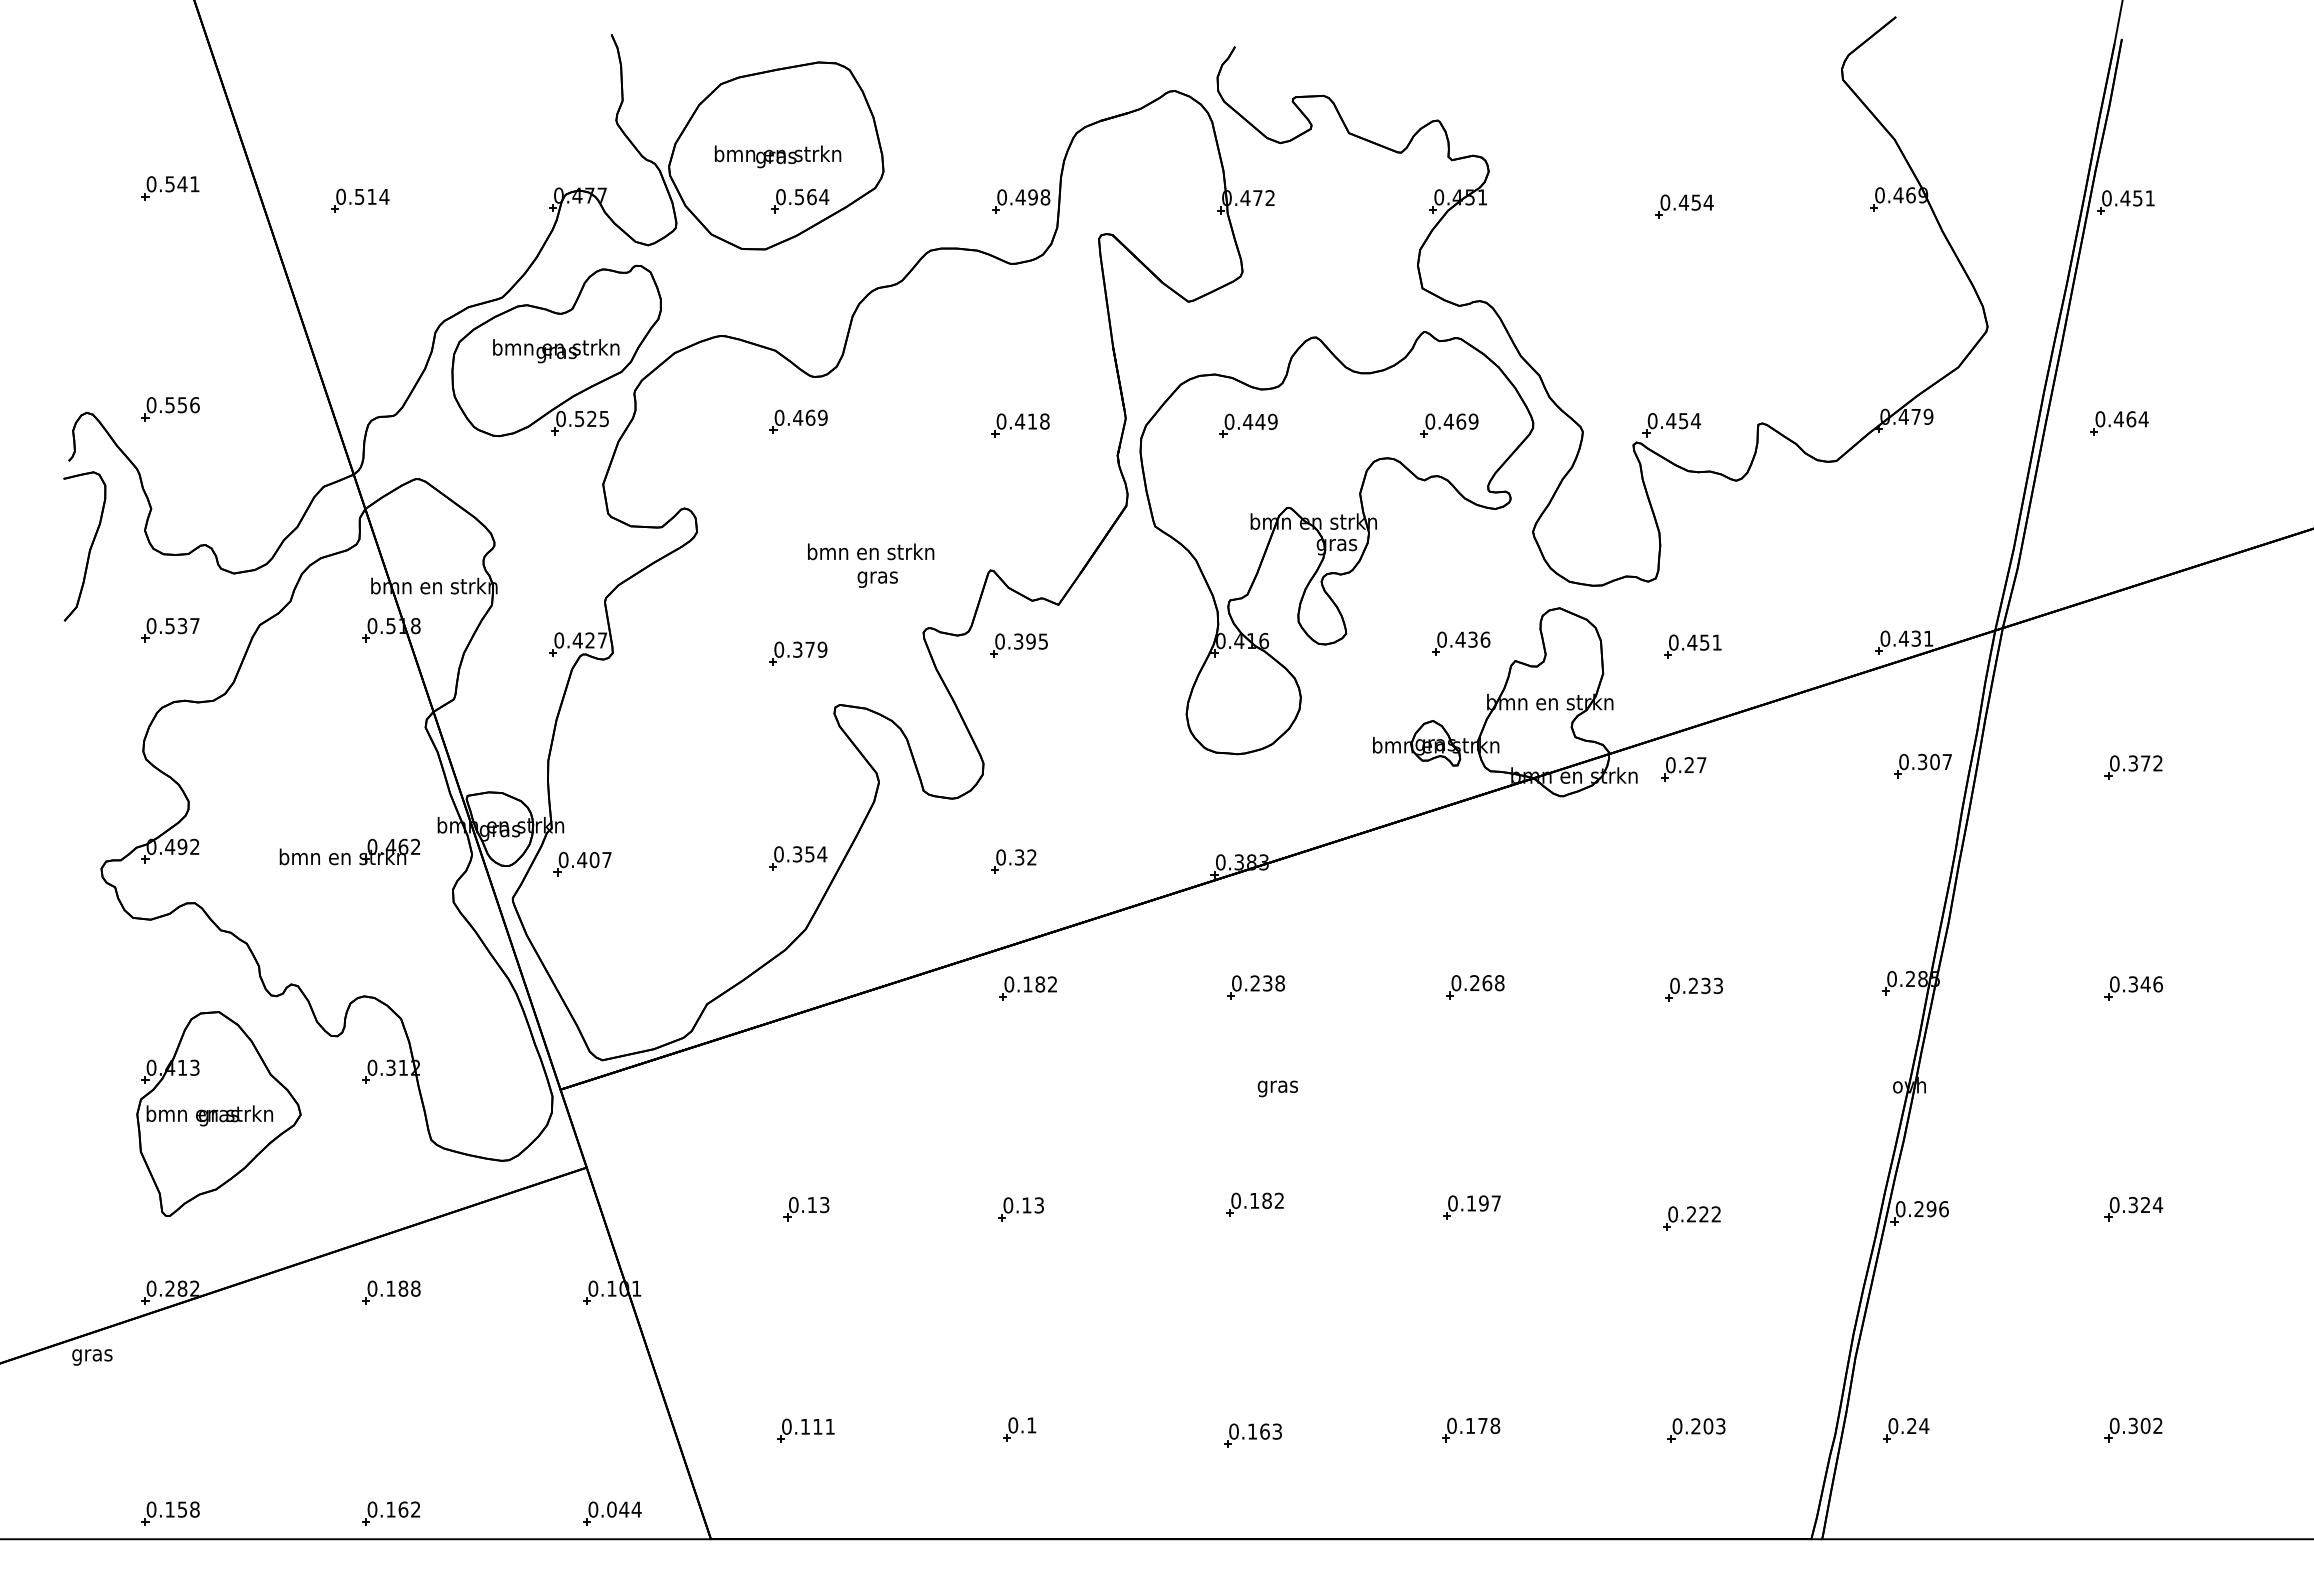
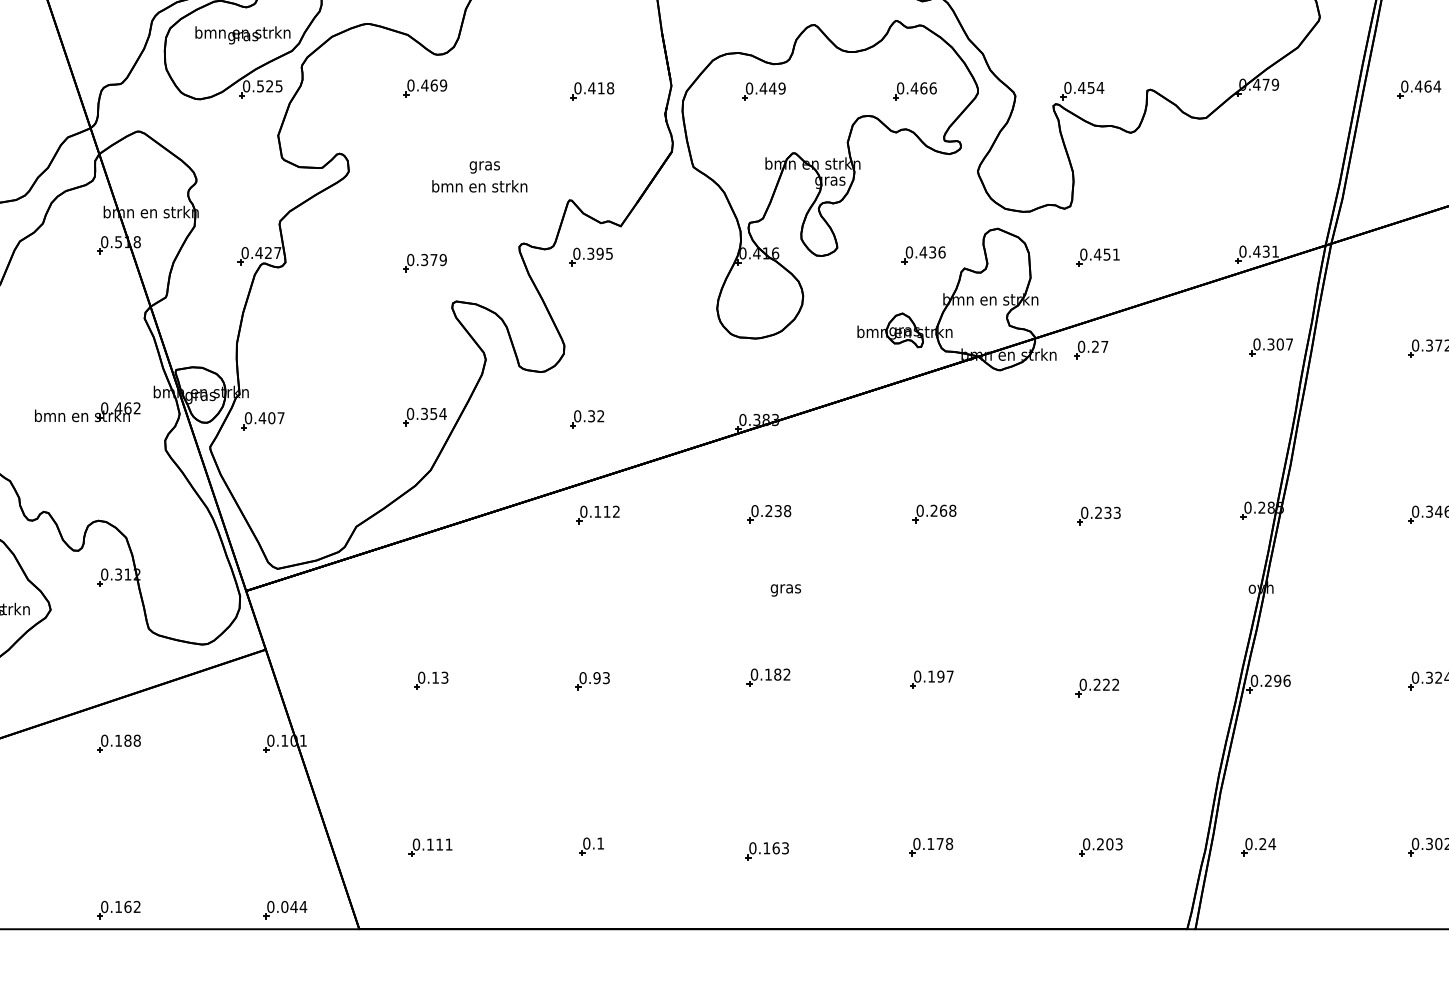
text: (1473, 421) -> (933, 88), 0.469 -> 0.466
text: (877, 579) -> (484, 167), moved
text: (1040, 984) -> (607, 511), 0.182 -> 0.112
text: (1026, 1205) -> (596, 678), 0.13 -> 0.93

